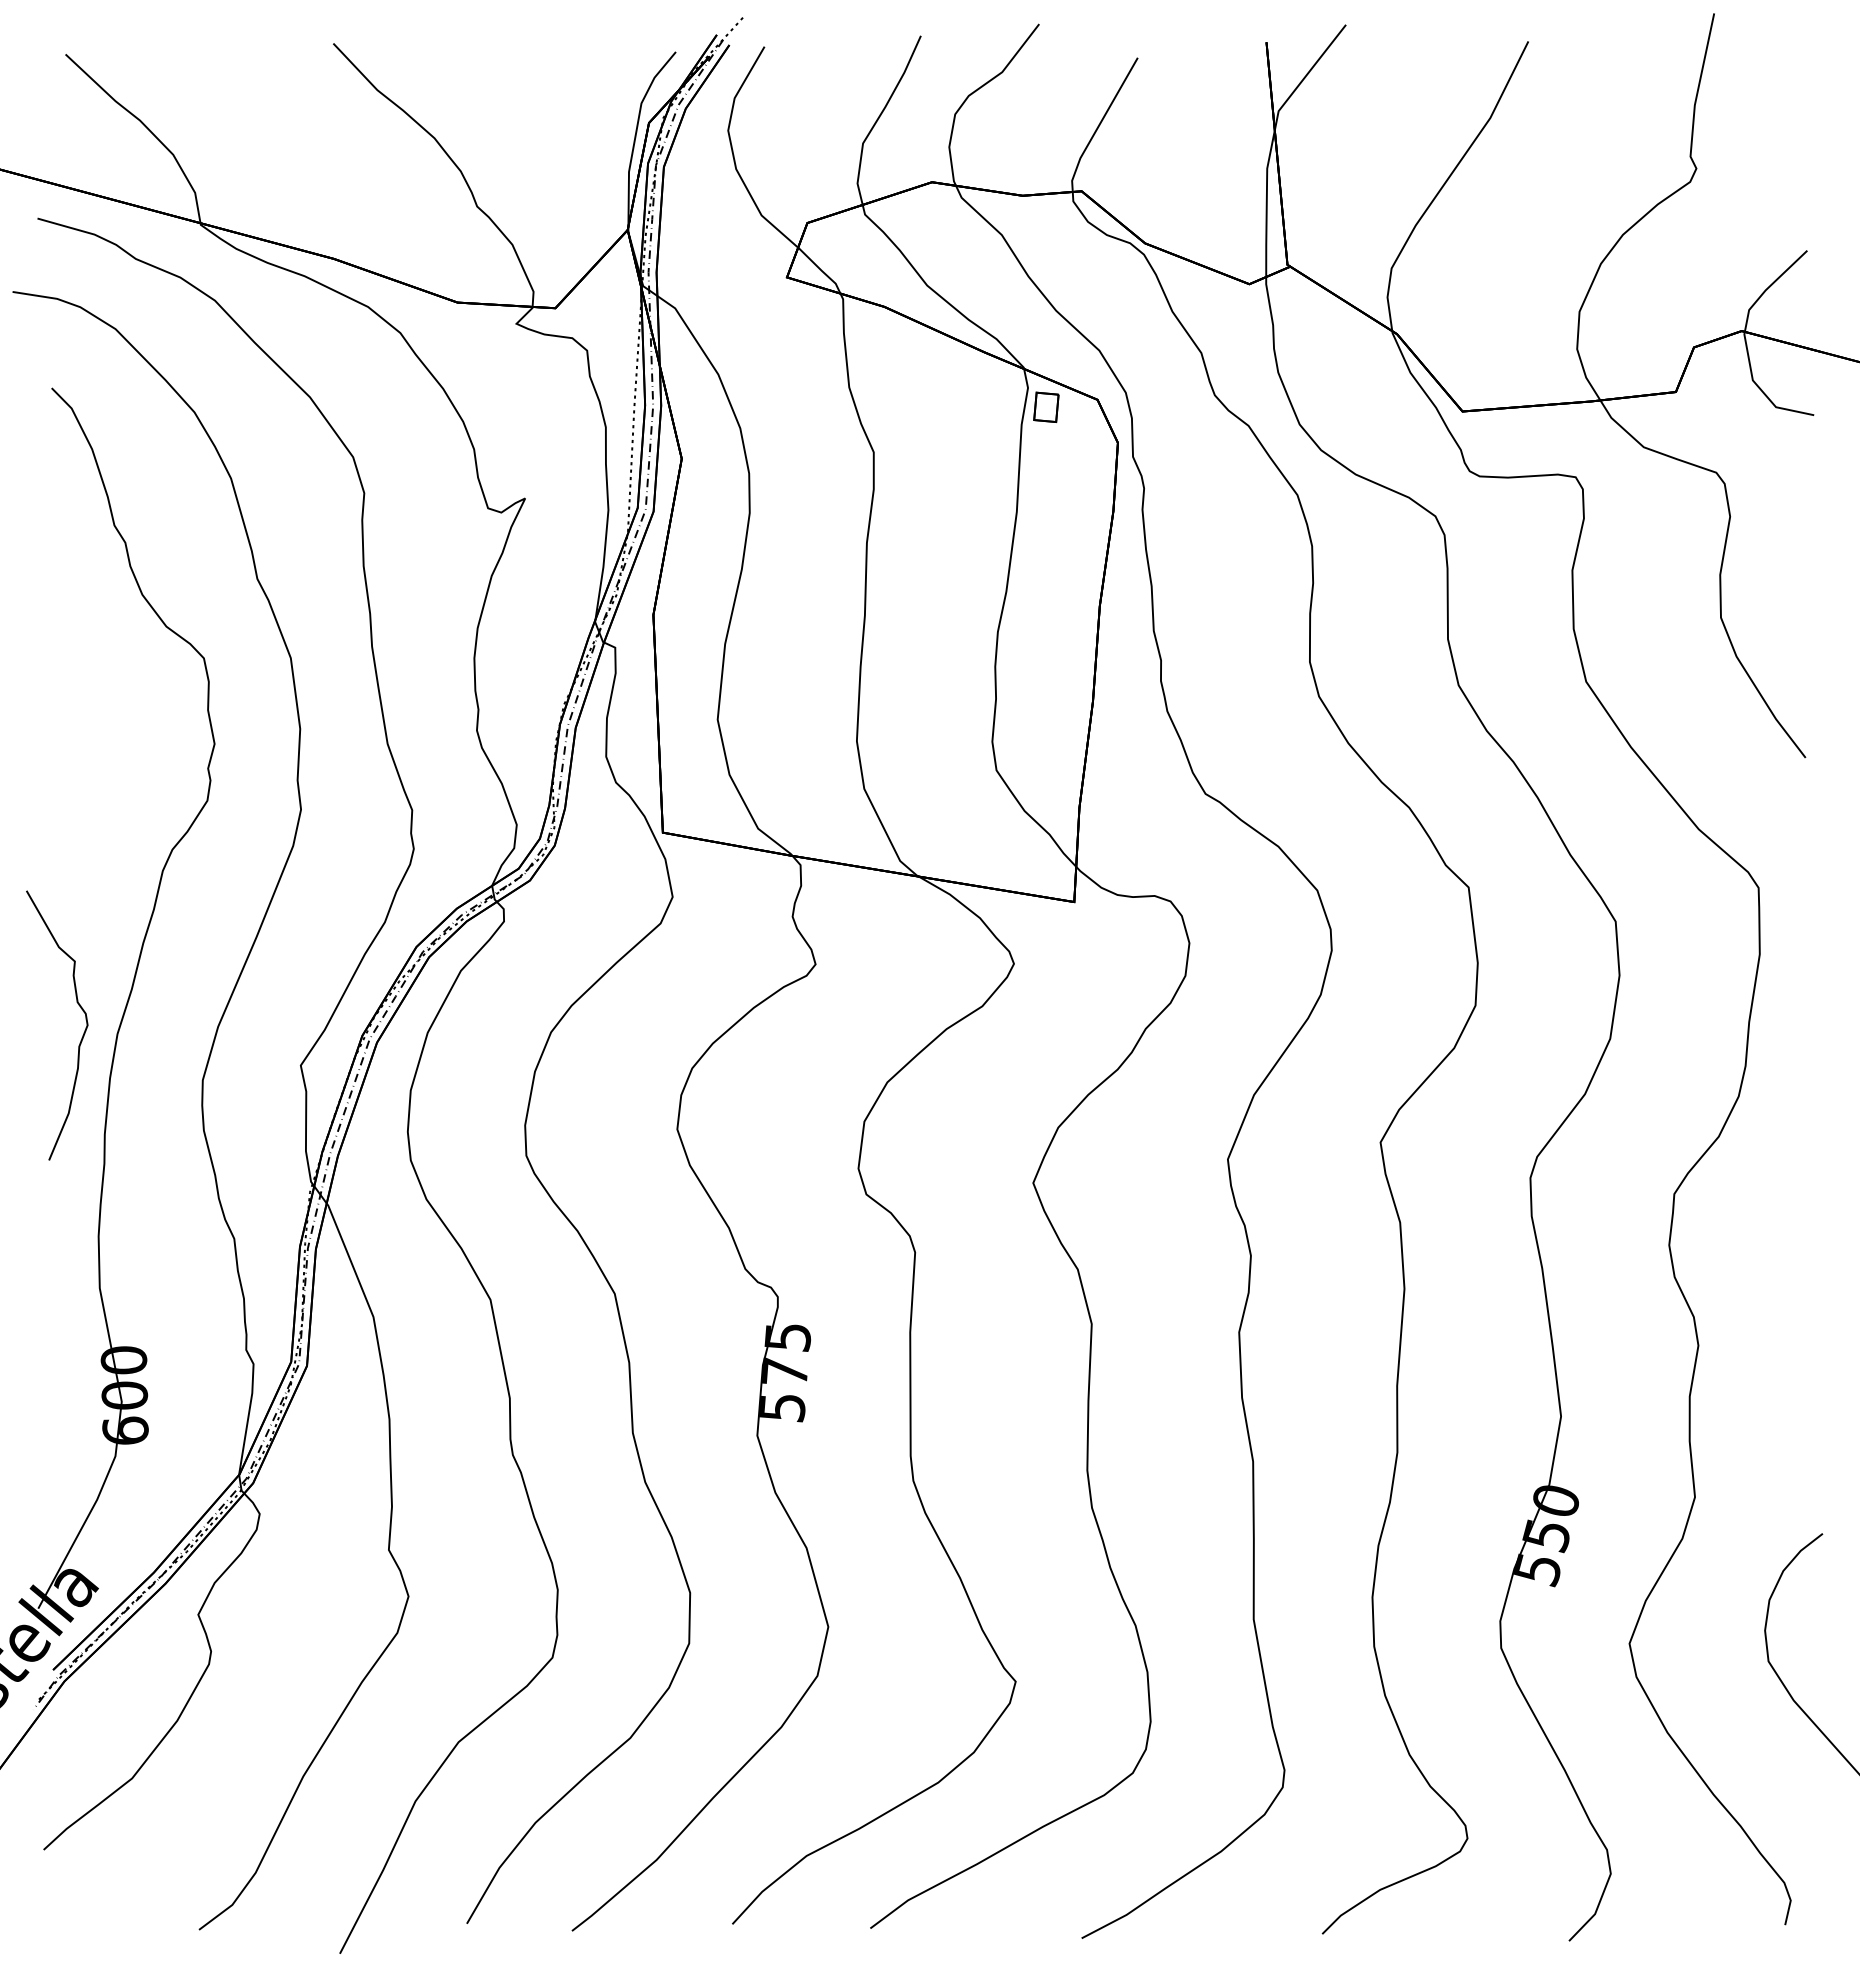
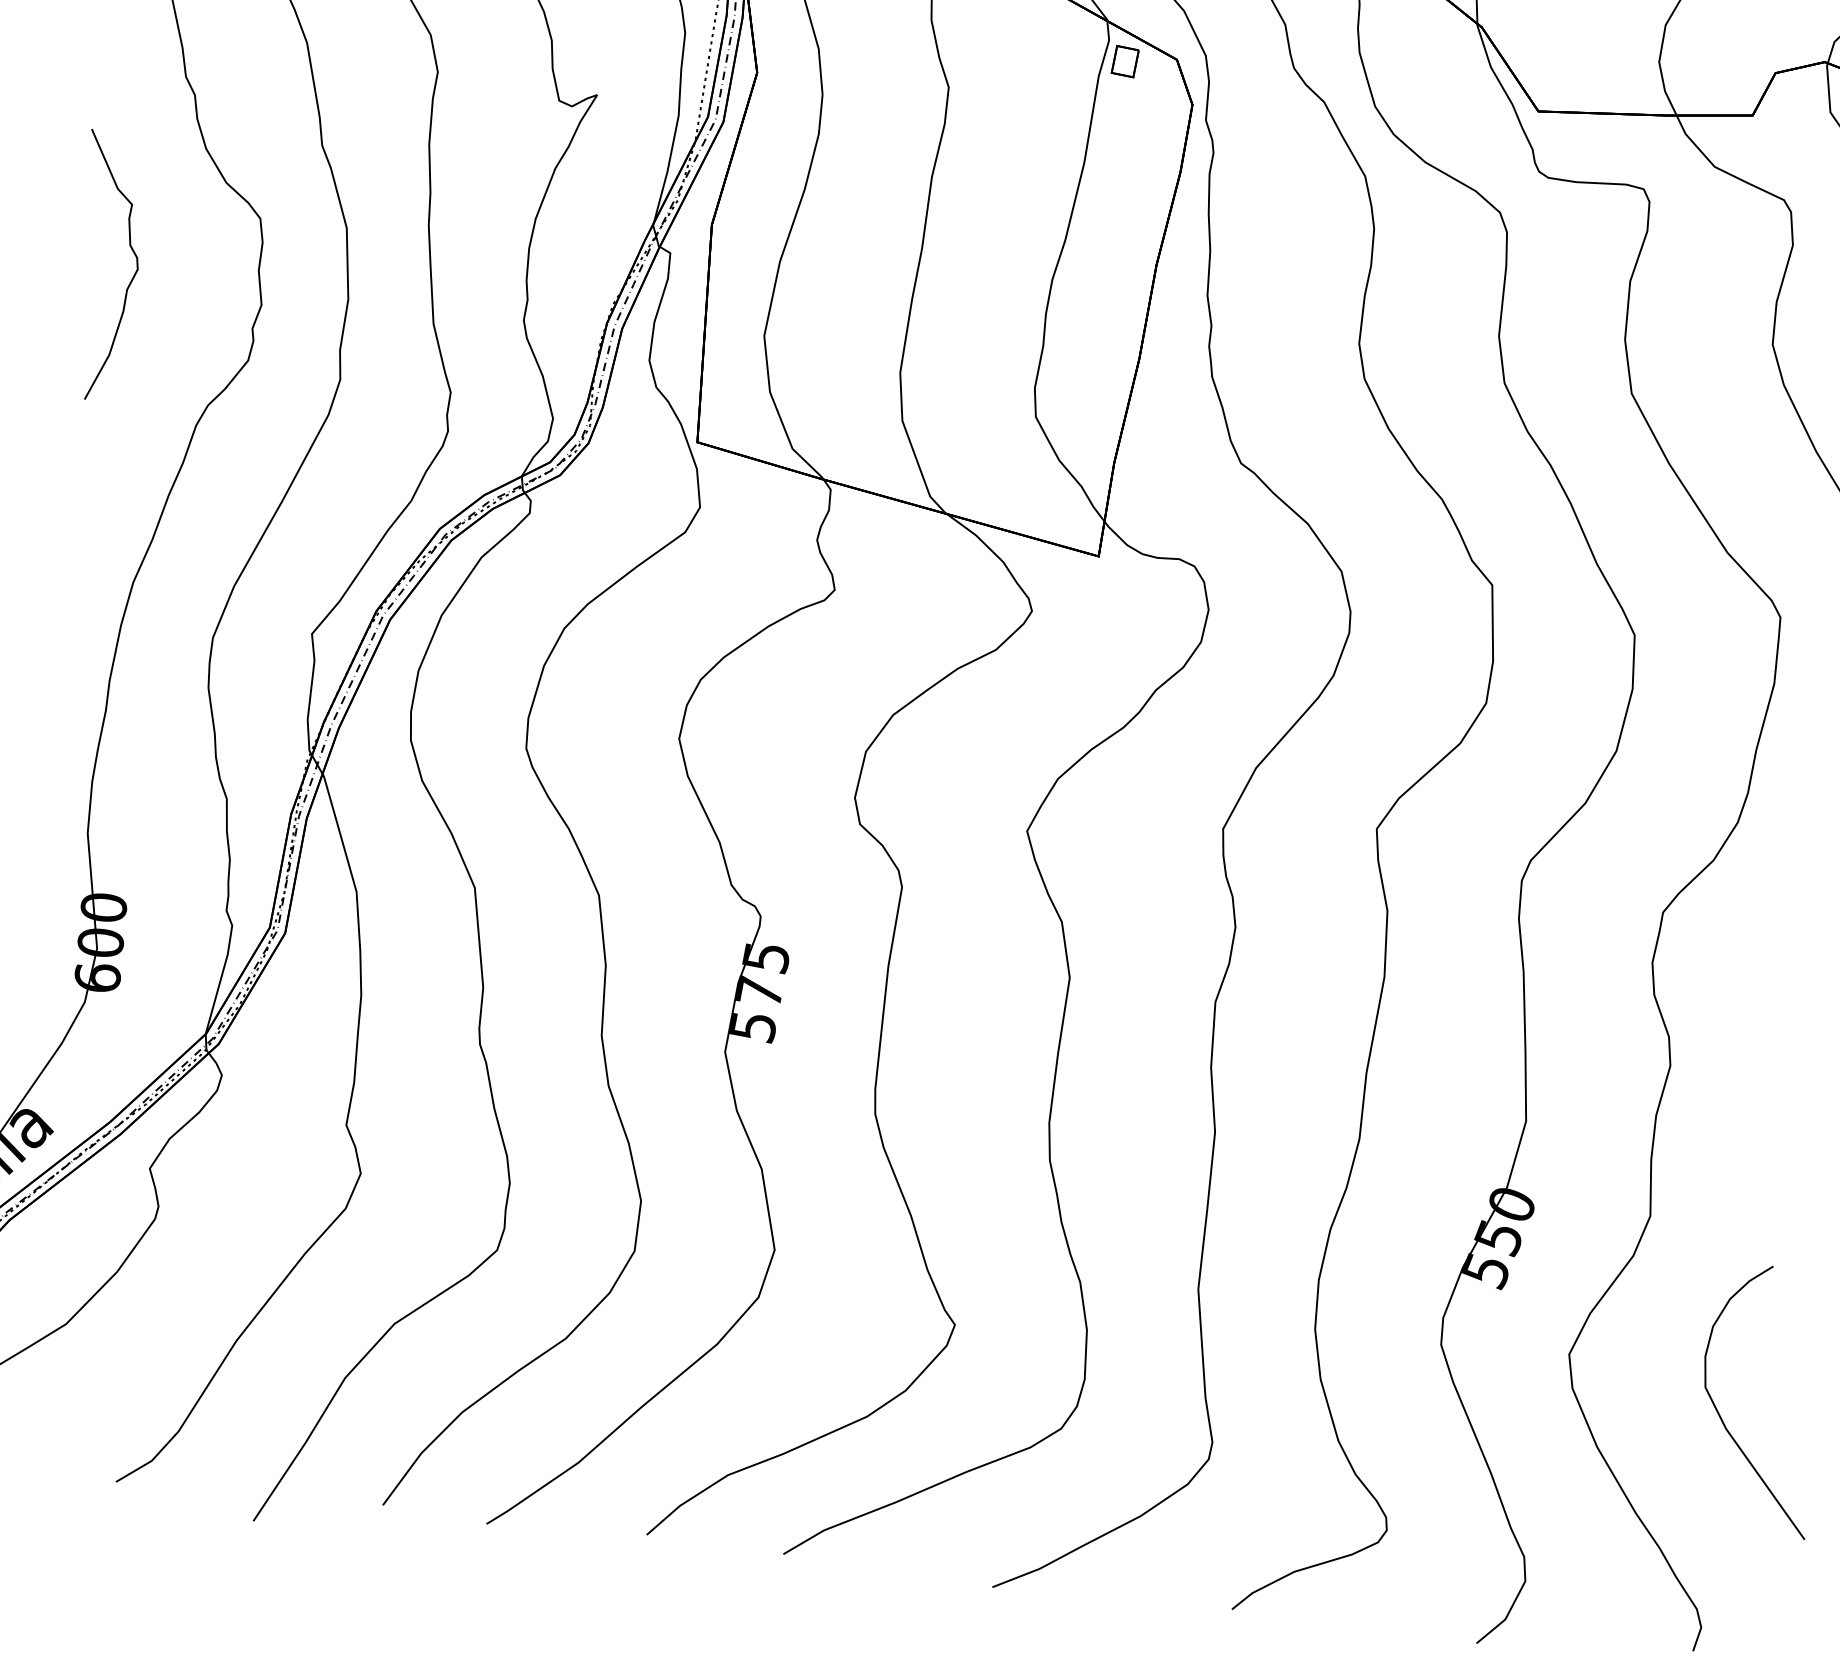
curve: (81, 1037) -> (130, 280), moved

